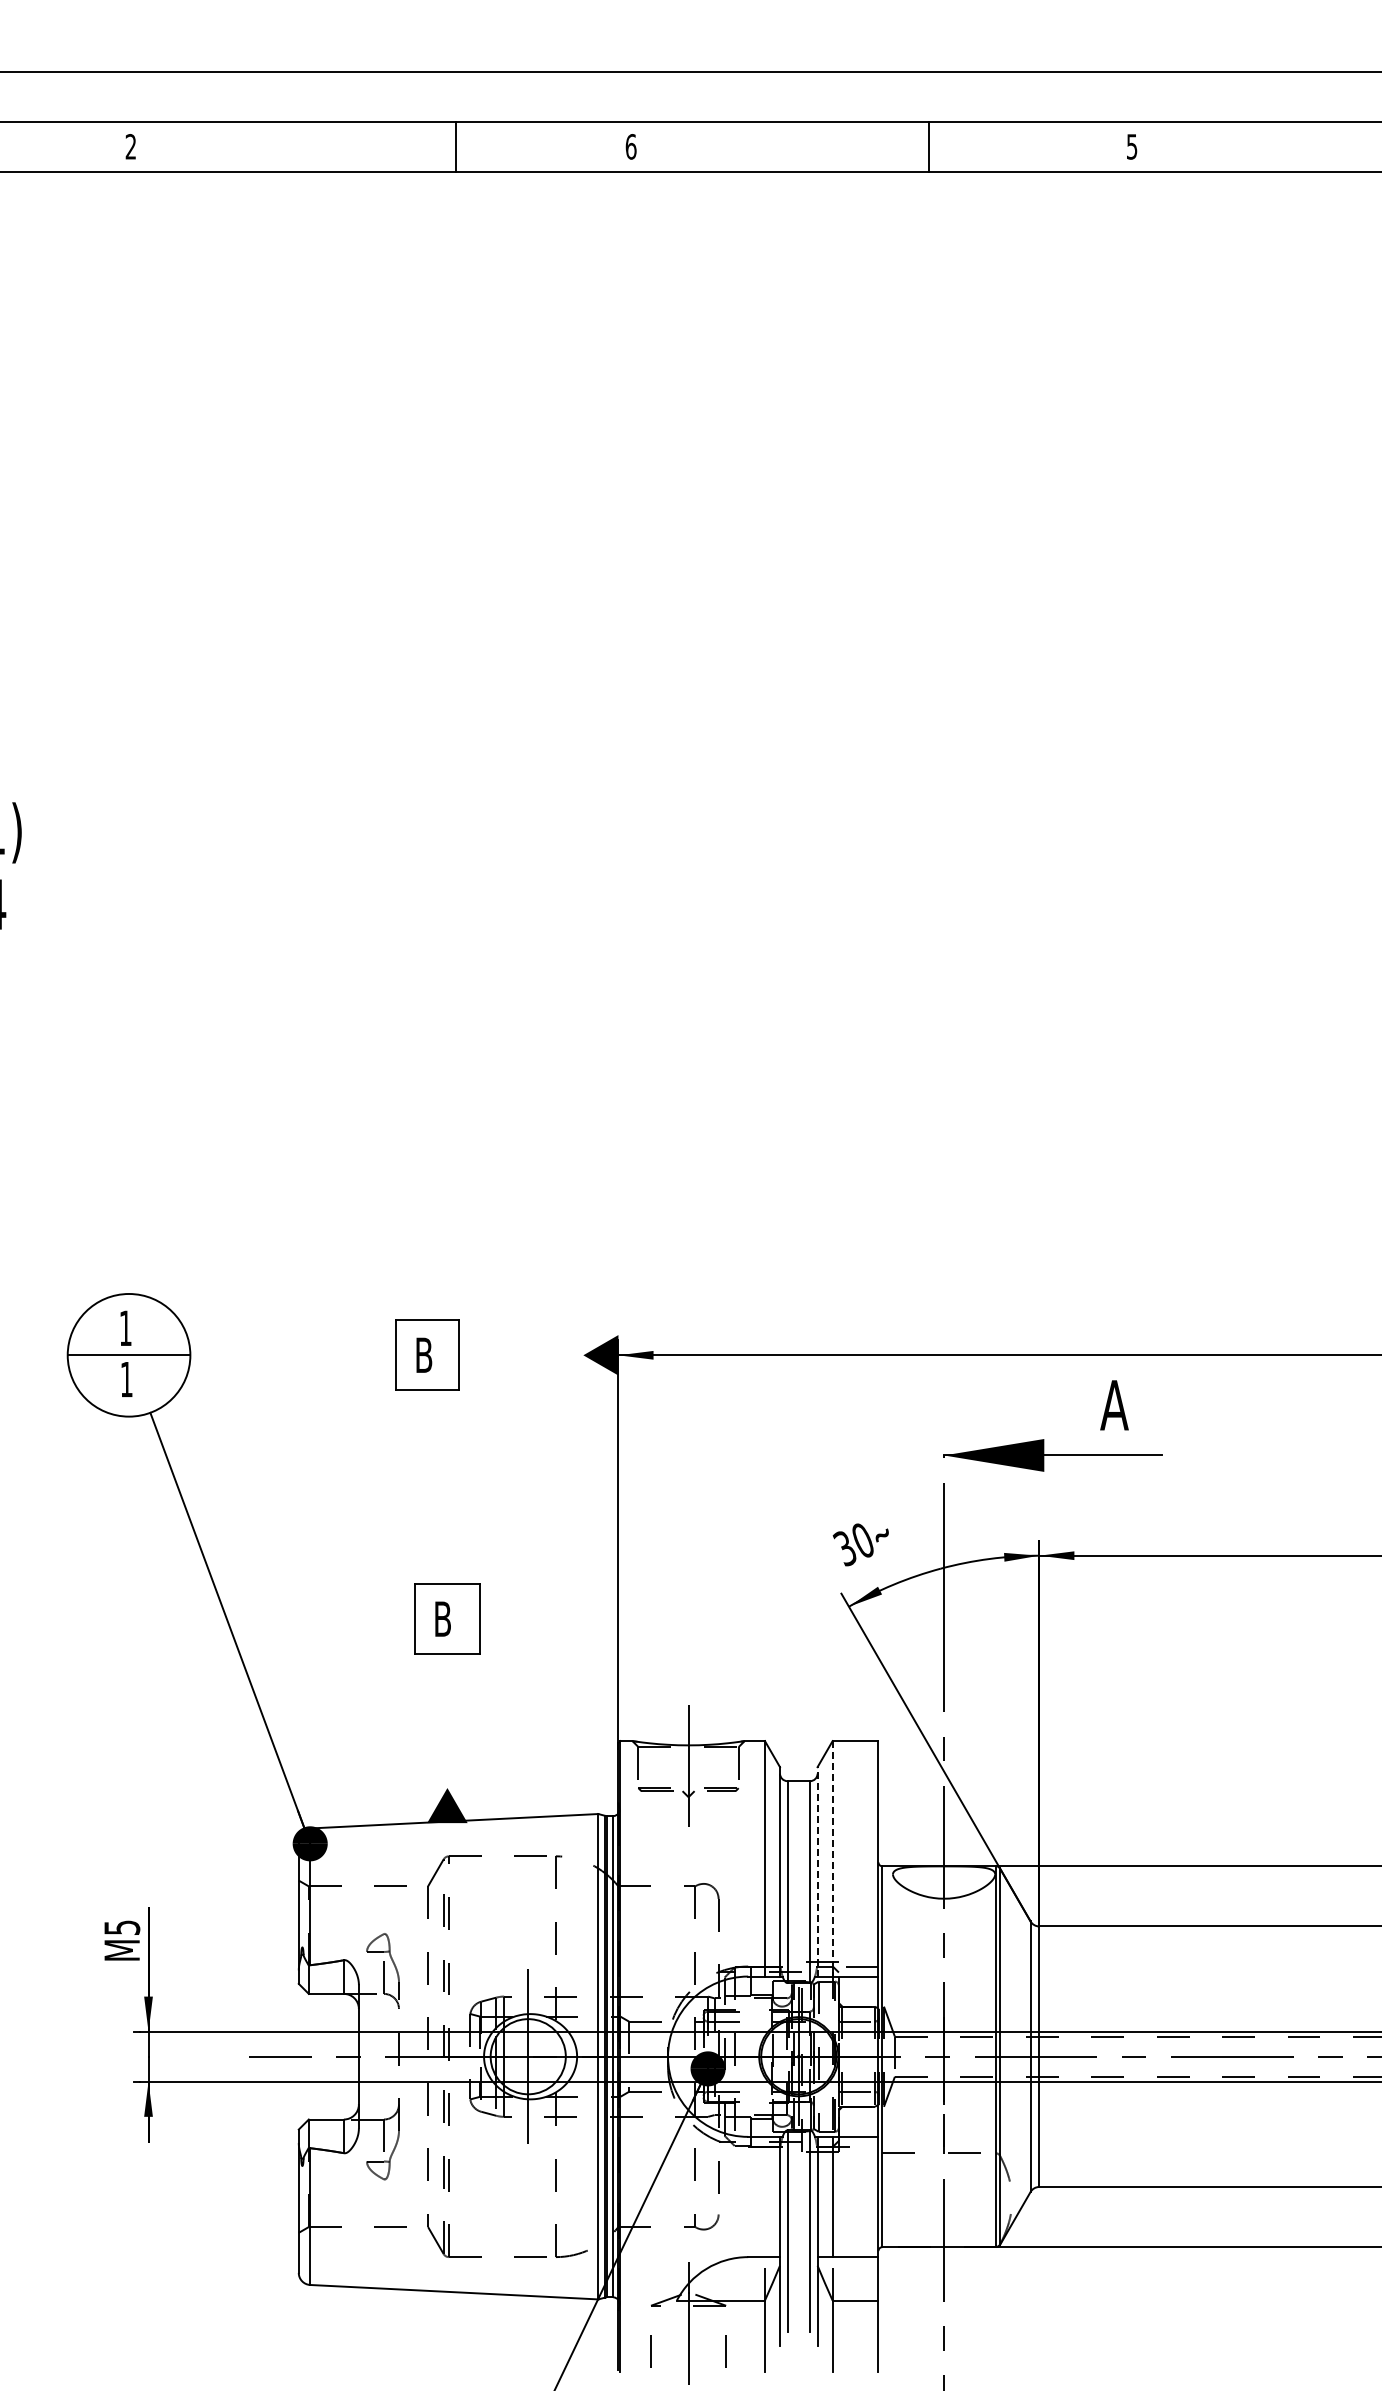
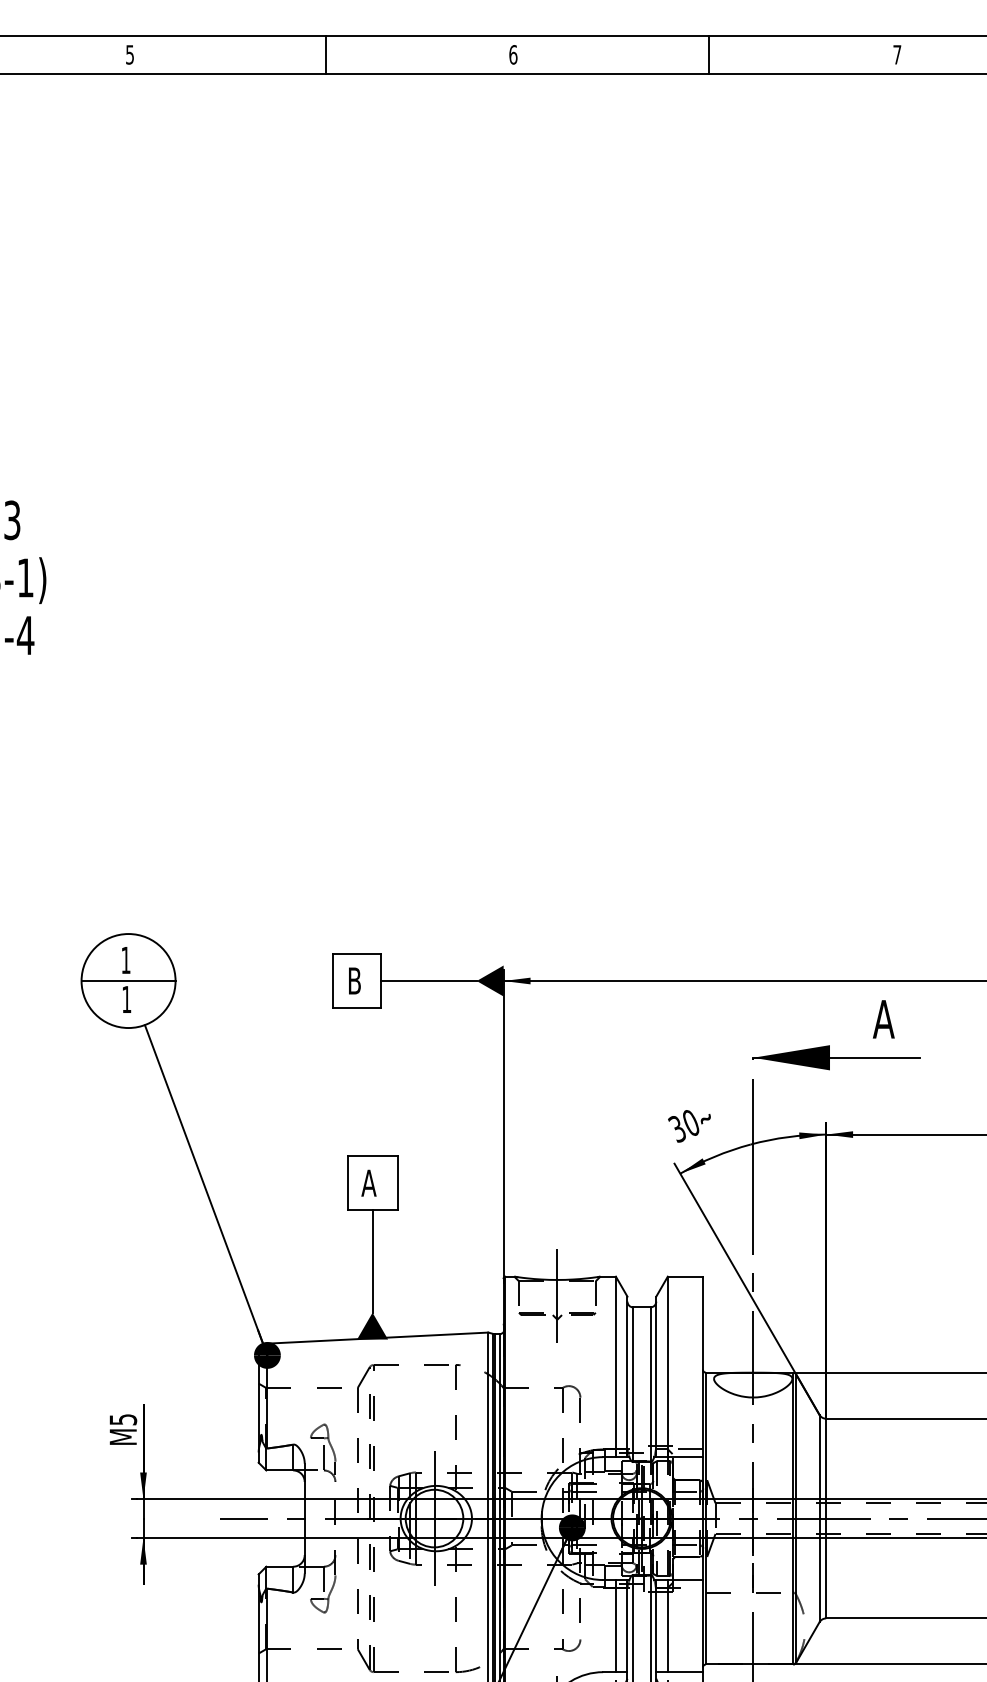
text: (130, 146) -> (129, 54), 2 -> 5
line: (456, 146) -> (325, 54), moved
line: (929, 146) -> (709, 54), moved
text: (1132, 146) -> (897, 54), 5 -> 7
line: (520, 1355) -> (428, 981), added
text: (442, 1618) -> (368, 1182), B -> A
line: (447, 1721) -> (372, 1261), added
line: (832, 1858) -> (667, 1366), dashed -> solid
line: (817, 1871) -> (656, 1376), dashed -> solid
line: (764, 2196) -> (615, 1625), added

